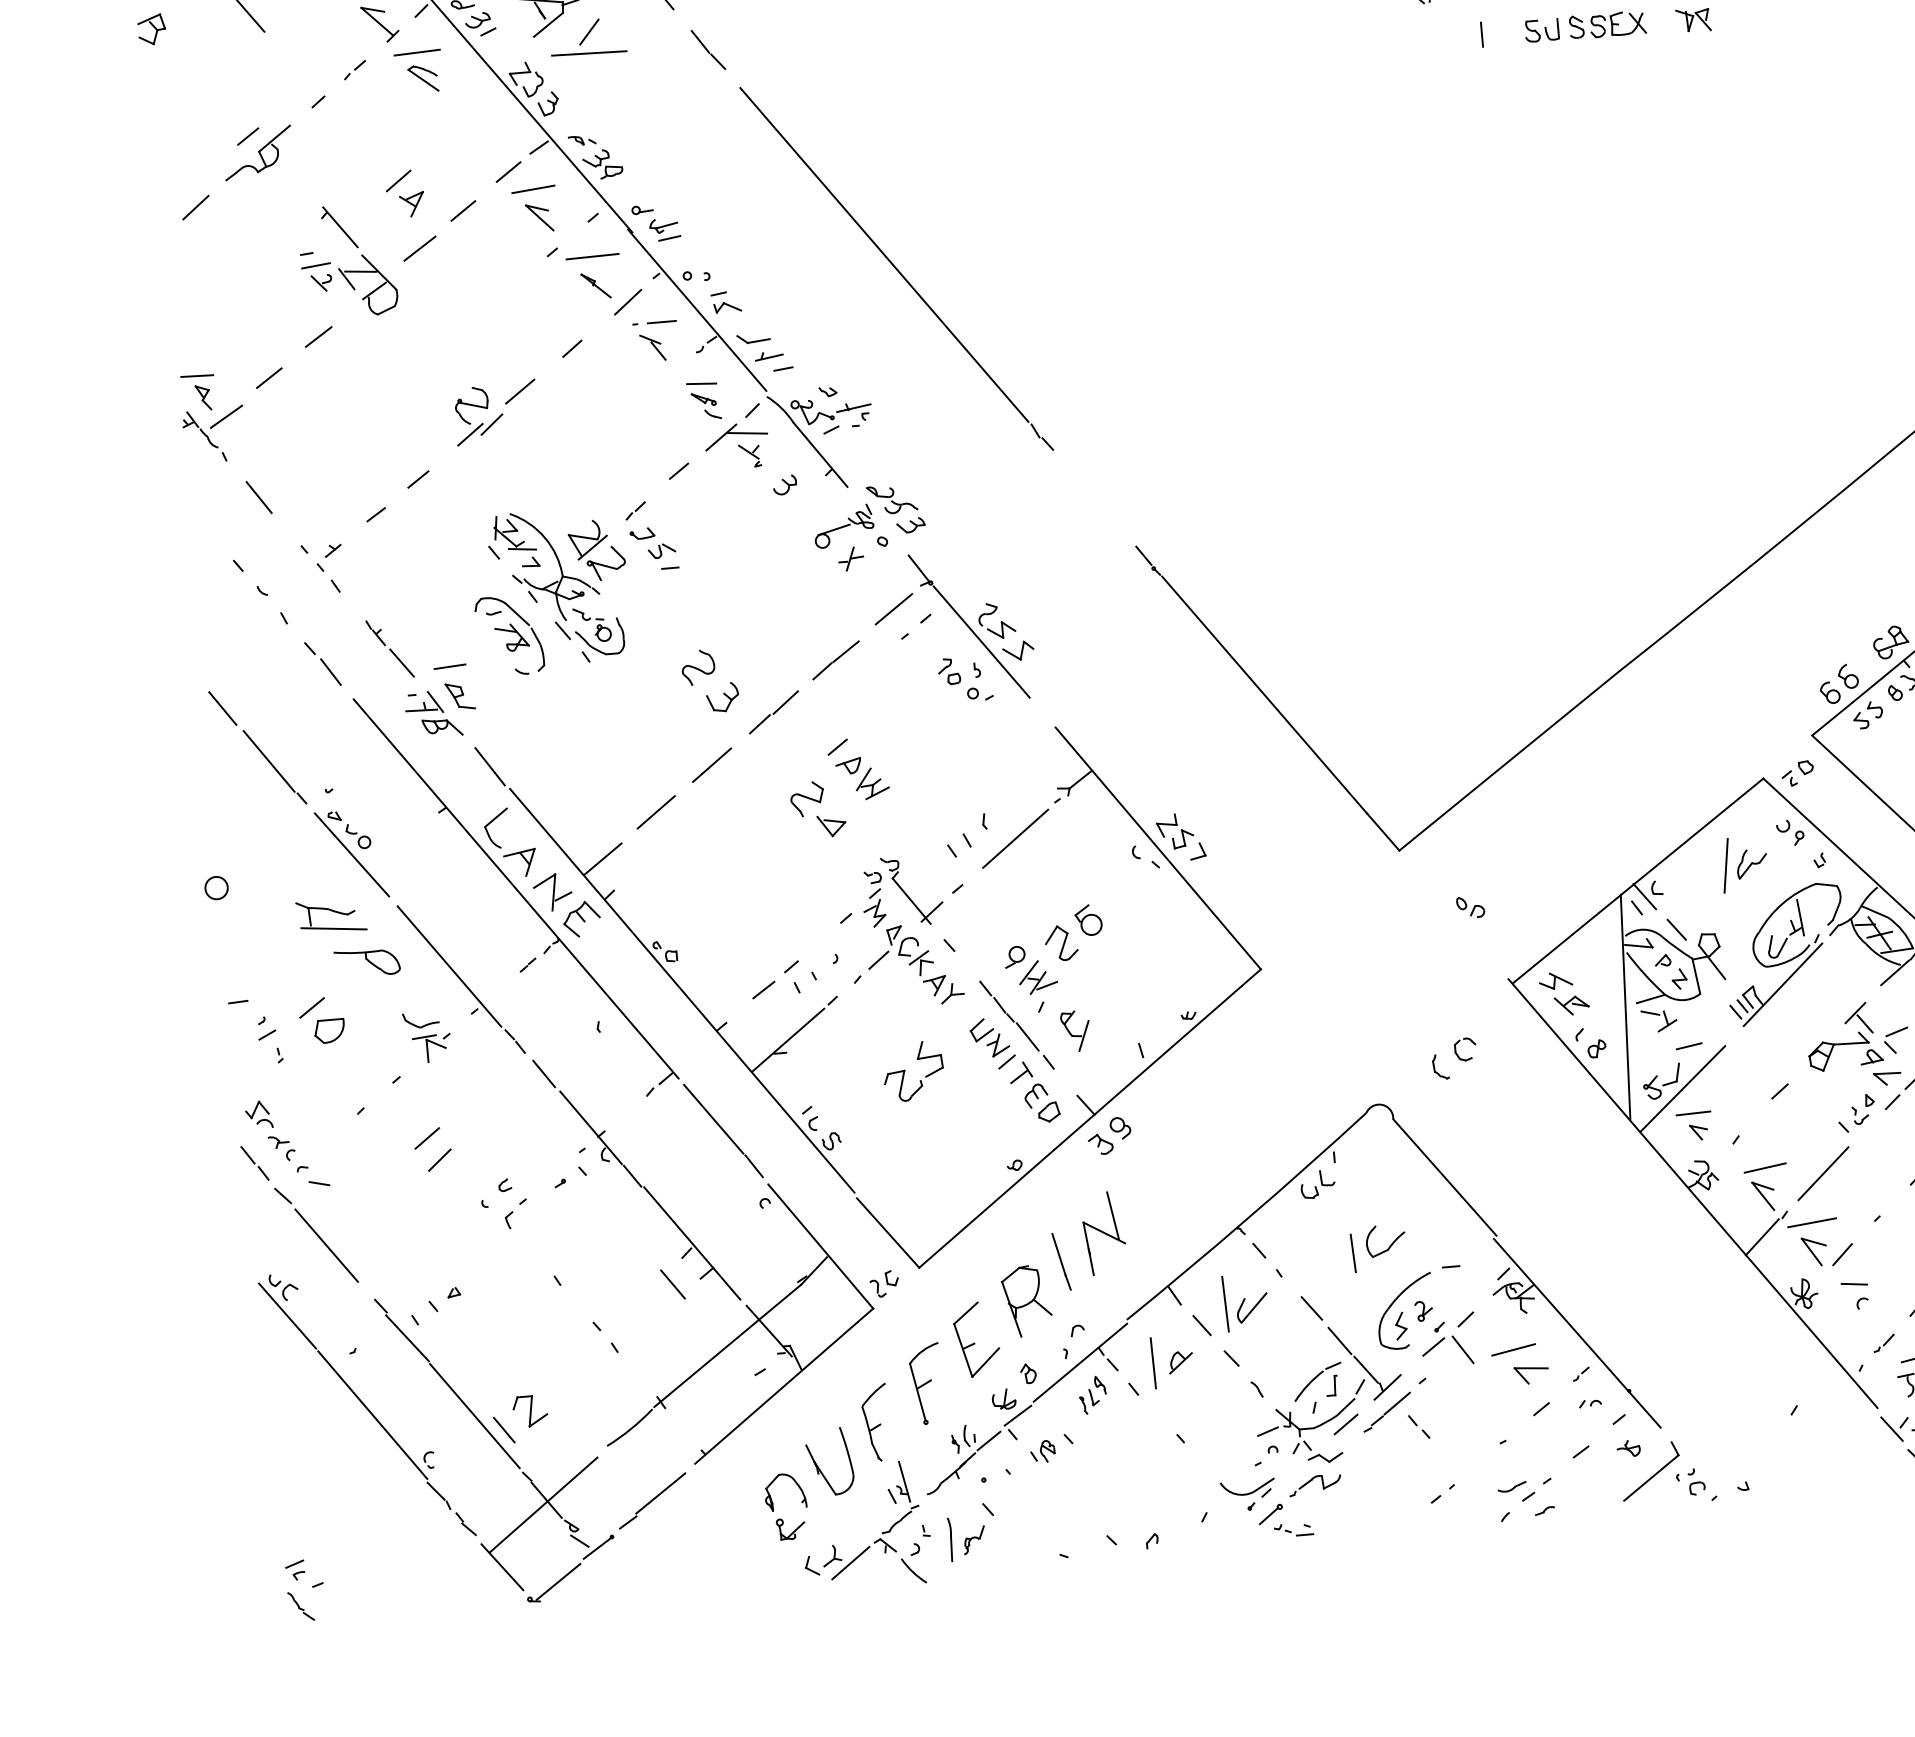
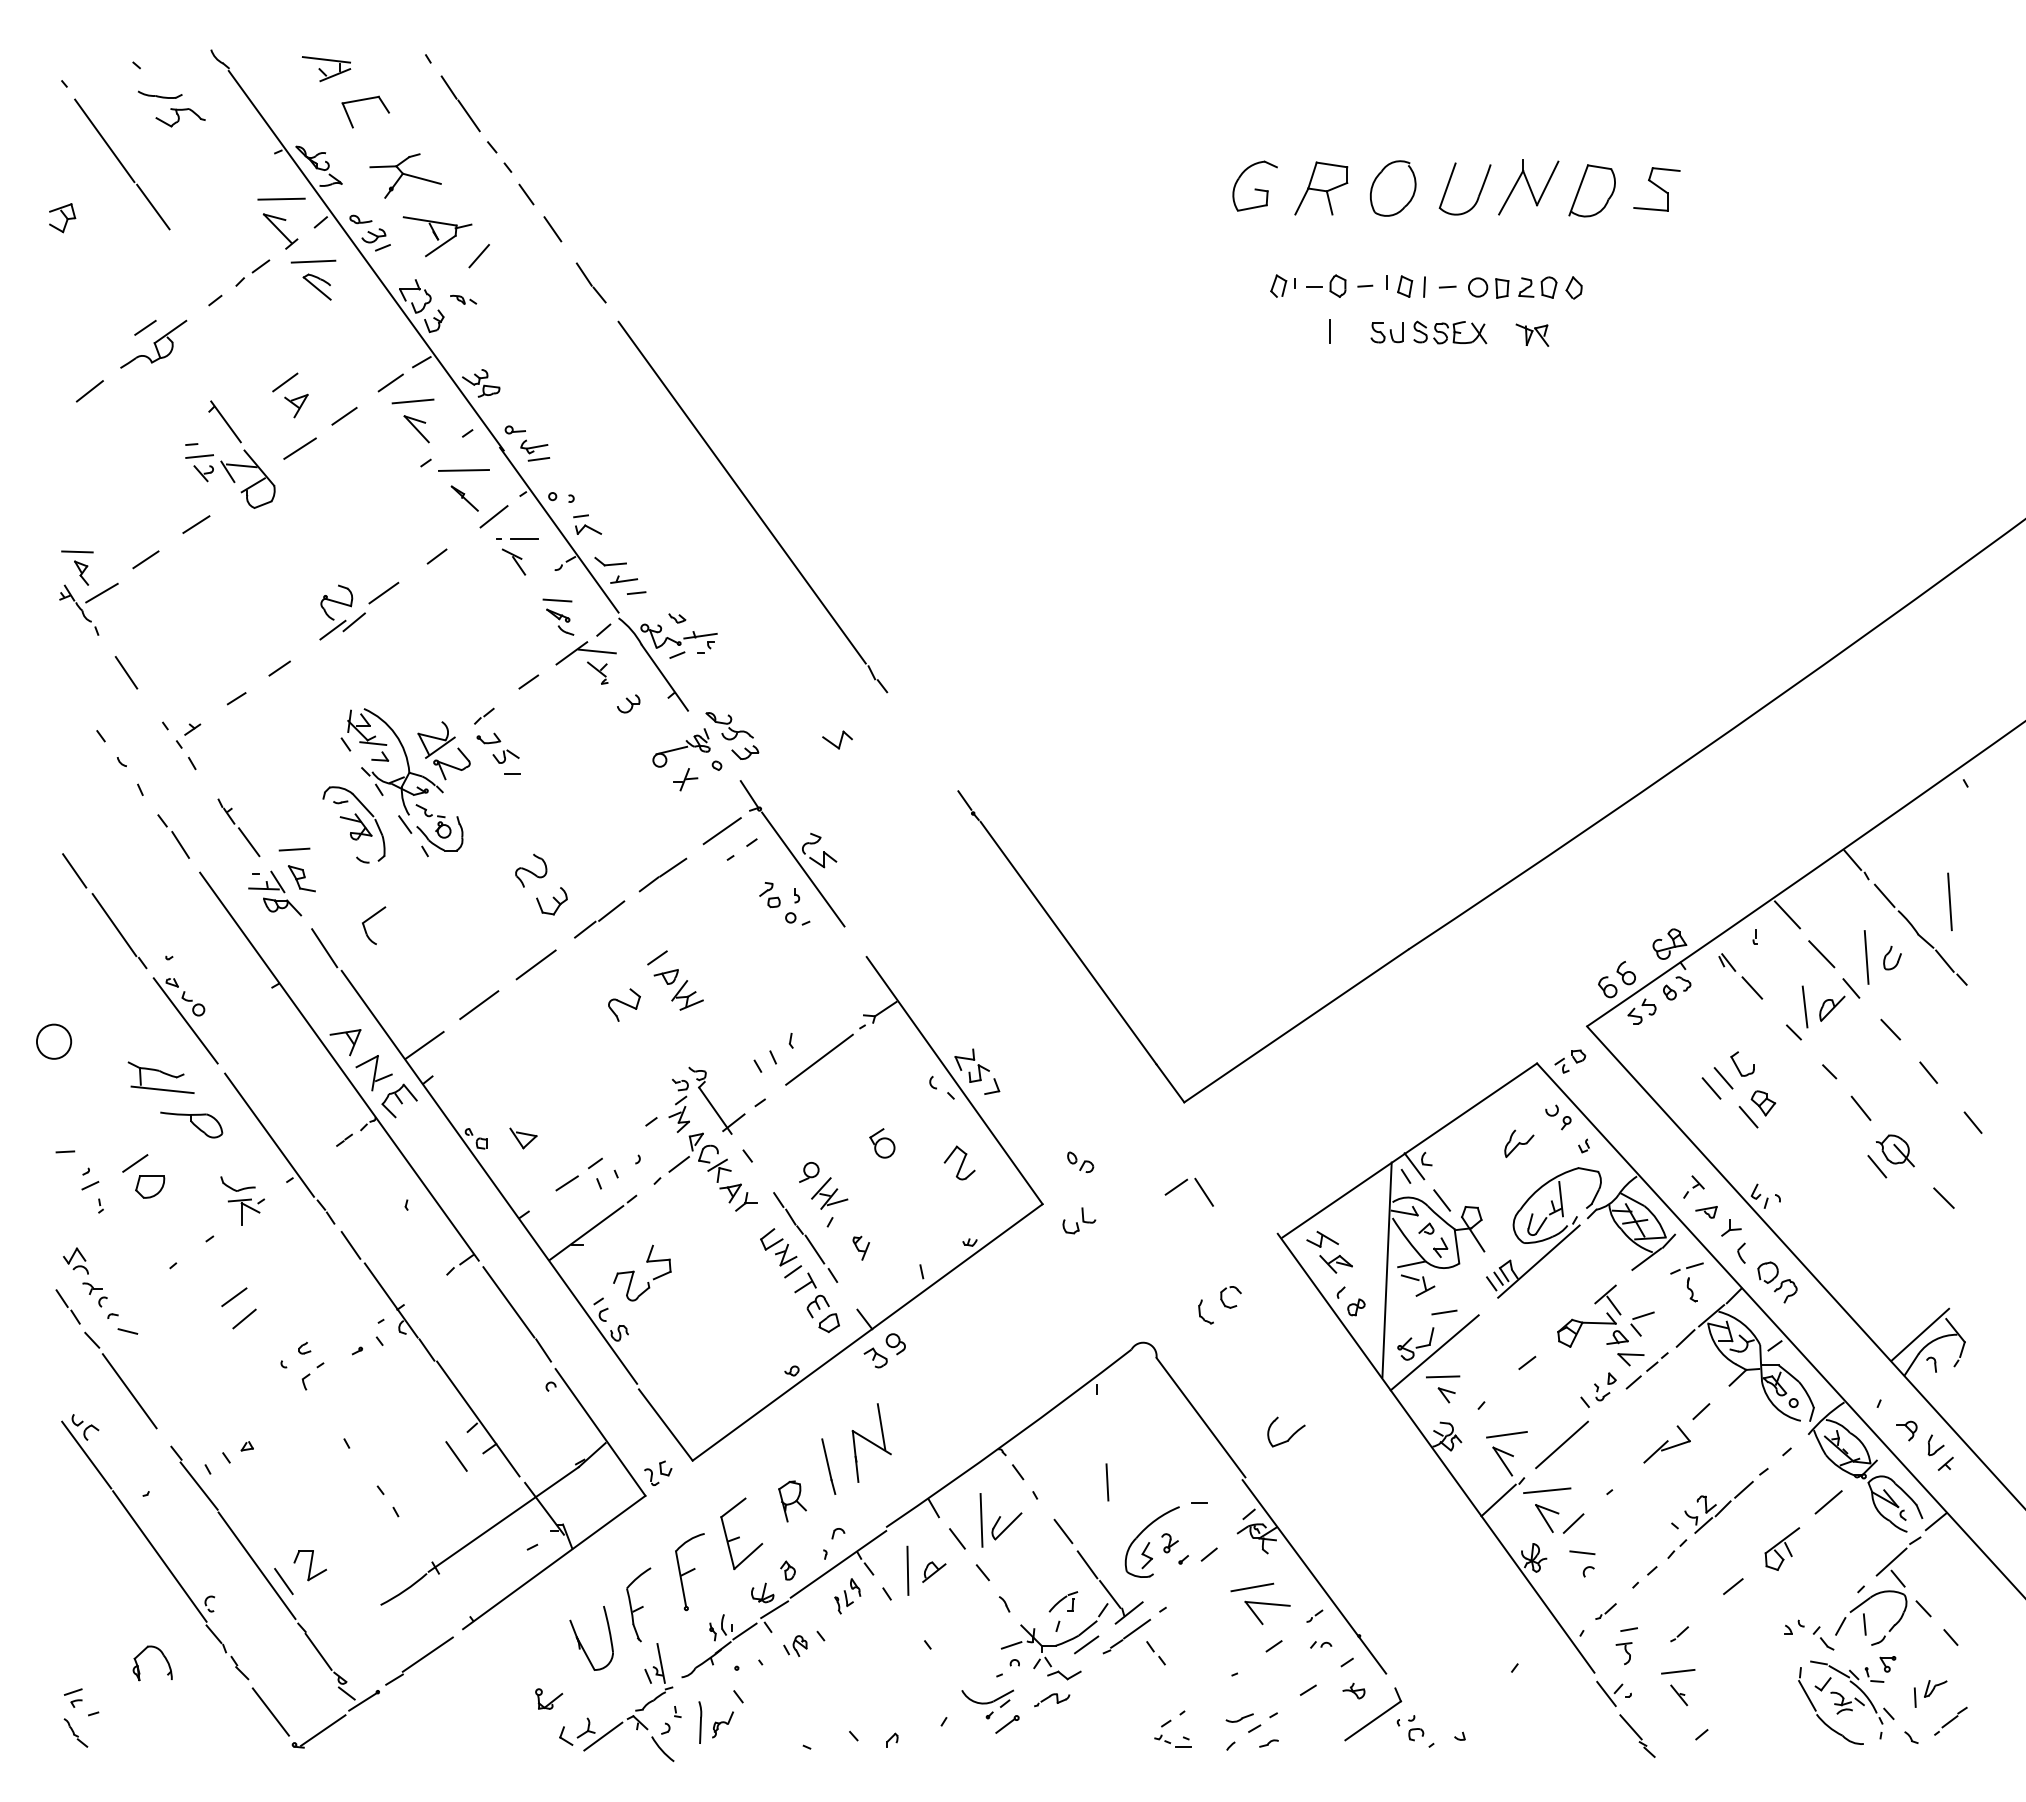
line: (589, 53) -> (477, 276), removed
part: (354, 70) -> (252, 273), size x1.6
part: (582, 140) -> (463, 299), moved
part: (1018, 650) -> (837, 739), moved
part: (493, 821) -> (371, 918), moved
part: (831, 825) -> (523, 1138), moved
line: (1726, 865) -> (1494, 1143), removed
circle: (215, 887) -> (53, 1040), size x1.6
part: (1470, 907) -> (1080, 1162), moved
part: (1061, 942) -> (959, 1162), moved
part: (1076, 1031) -> (861, 1248), size x0.6
part: (905, 1071) -> (634, 1272), moved
part: (1318, 1184) -> (1079, 1220), moved
part: (1391, 1243) -> (1291, 1435), moved
part: (1026, 1301) -> (792, 1501), size x0.6
part: (1439, 1343) -> (1182, 1184), moved
part: (1531, 1374) -> (1267, 1612), size x1.4
part: (1318, 1381) -> (1063, 1601), size x0.6
part: (794, 1482) -> (162, 1655), moved
part: (1314, 1484) -> (1051, 1699), size x0.7
line: (543, 1504) -> (315, 1655), removed
part: (1293, 1529) -> (1172, 1740), moved

